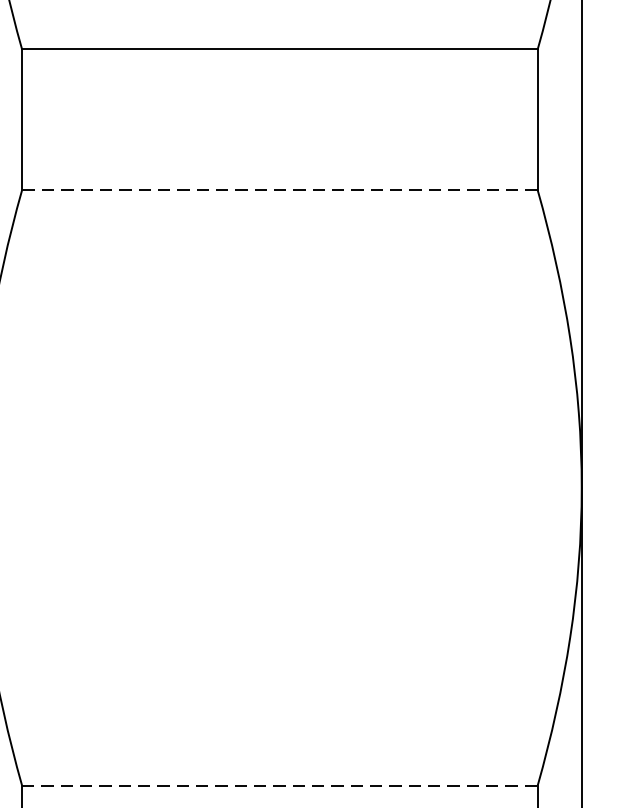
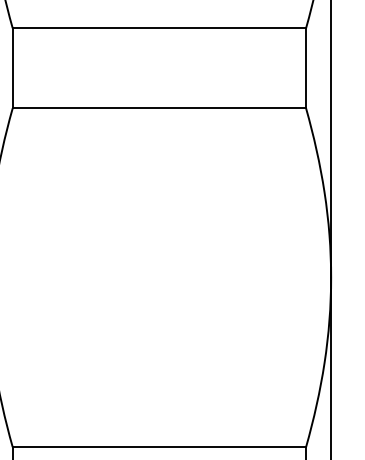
line: (280, 190) -> (159, 108), dashed -> solid
line: (280, 786) -> (159, 447), dashed -> solid

